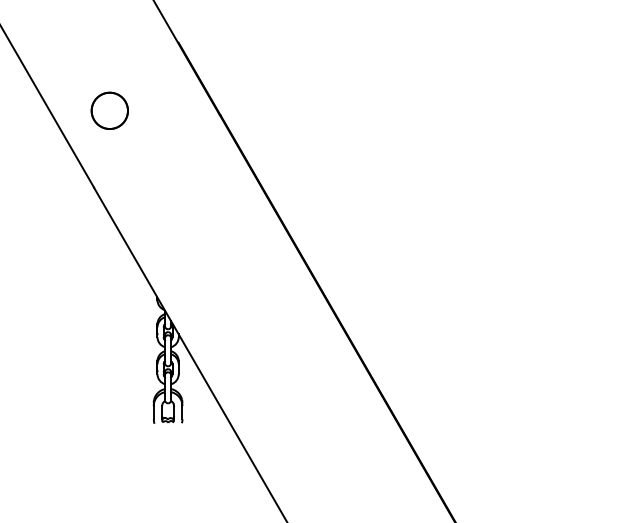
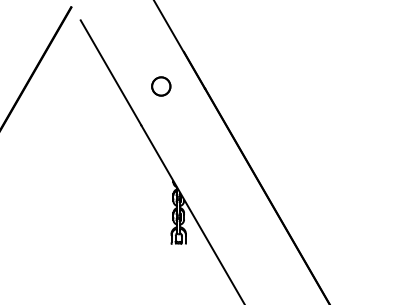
circle: (110, 110) -> (161, 86), moved

